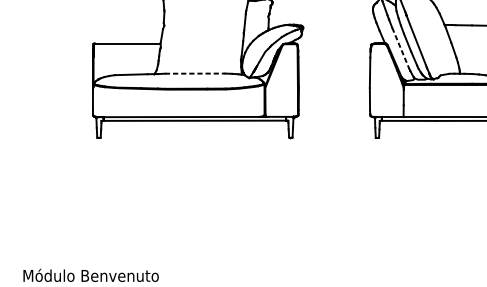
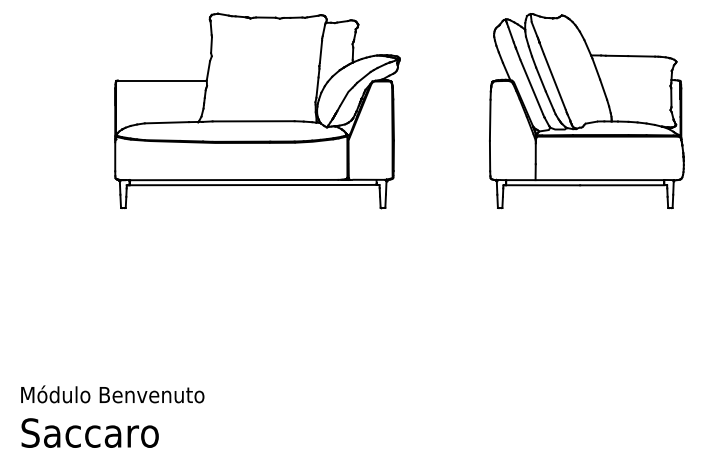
line: (400, 48) -> (531, 87), dashed -> solid
line: (195, 73) -> (254, 121), dashed -> solid

